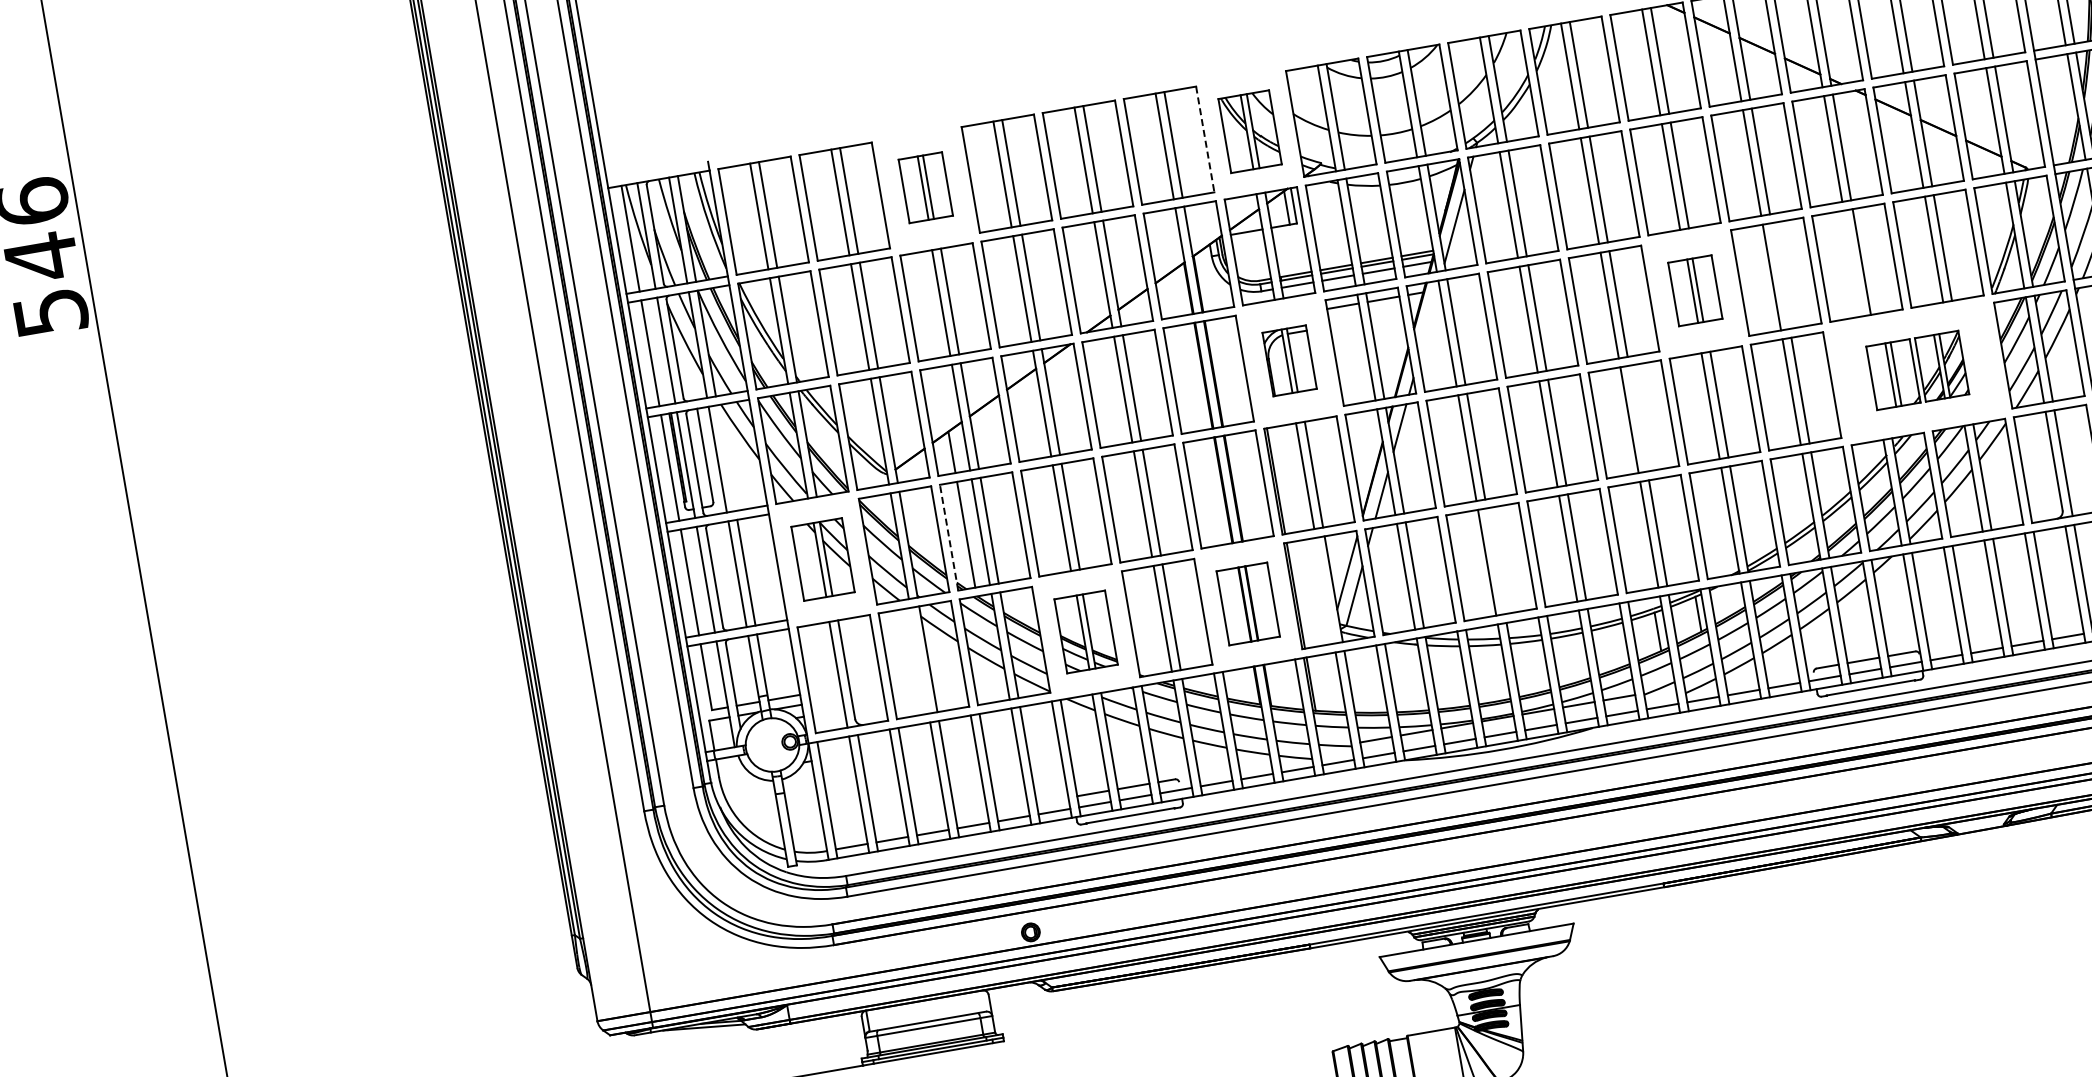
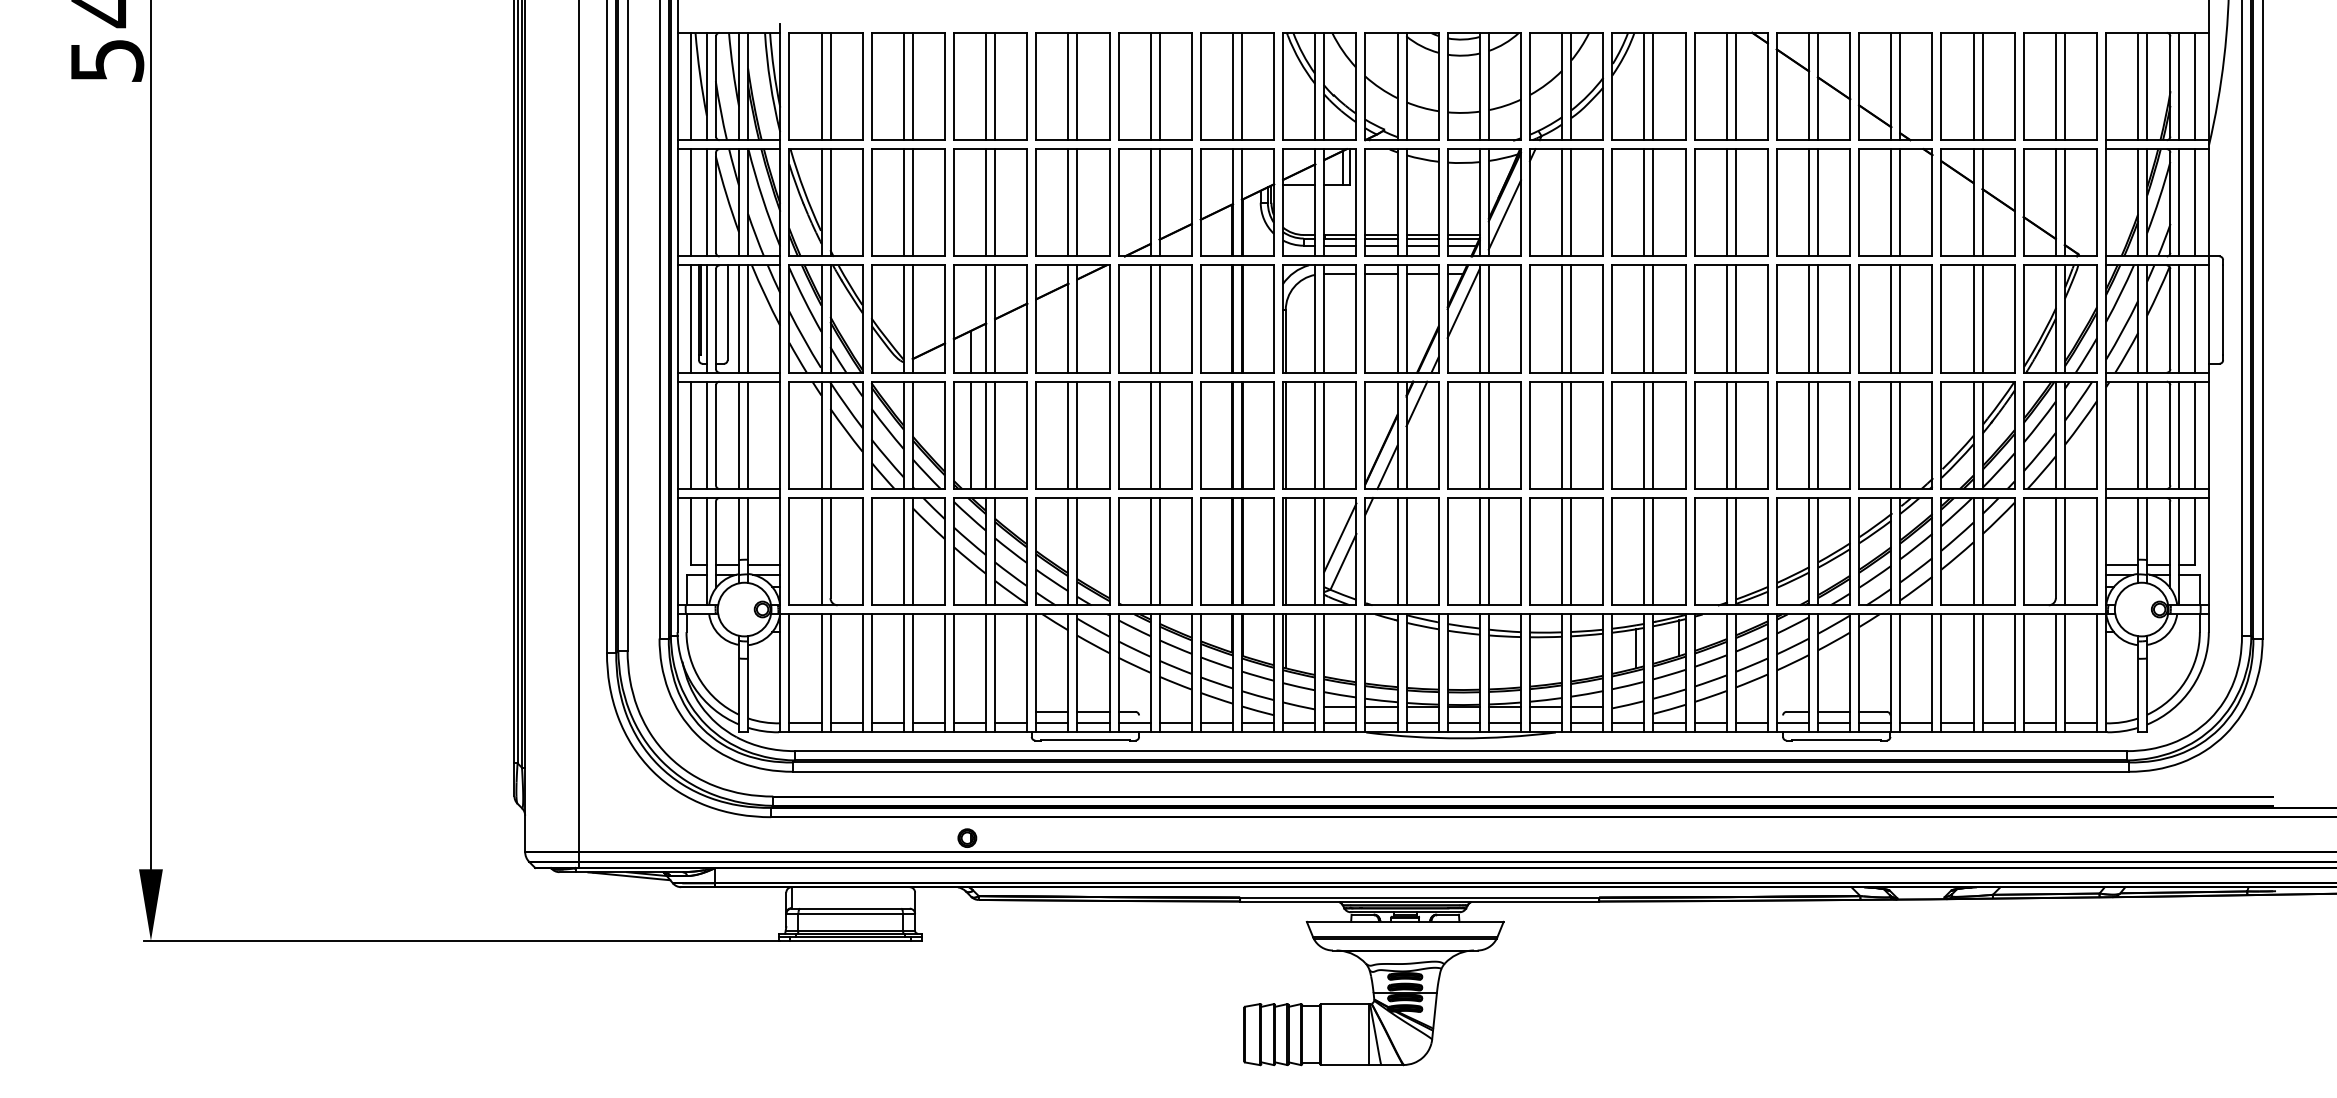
part: (1249, 131) -> (1319, 86), size x1.43
line: (1205, 139) -> (1274, 86), dashed -> solid
part: (925, 187) -> (990, 86), size x1.67
line: (1853, 262) -> (1891, 318), added
line: (1780, 275) -> (1817, 318), added
part: (1695, 290) -> (1731, 318), size x1.67
line: (1428, 320) -> (1463, 302), added
part: (1289, 360) -> (1319, 318), size x1.67
part: (1917, 370) -> (1936, 435), size x1.67
line: (1638, 418) -> (1653, 435), added
line: (726, 457) -> (748, 318), added
line: (948, 537) -> (953, 435), dashed -> solid
part: (822, 559) -> (825, 435), size x1.43
line: (1495, 561) -> (1488, 551), added
line: (1325, 590) -> (1315, 551), added
part: (1248, 603) -> (1237, 551), size x1.43
part: (1085, 631) -> (1072, 551), size x1.43
line: (919, 660) -> (903, 551), added

